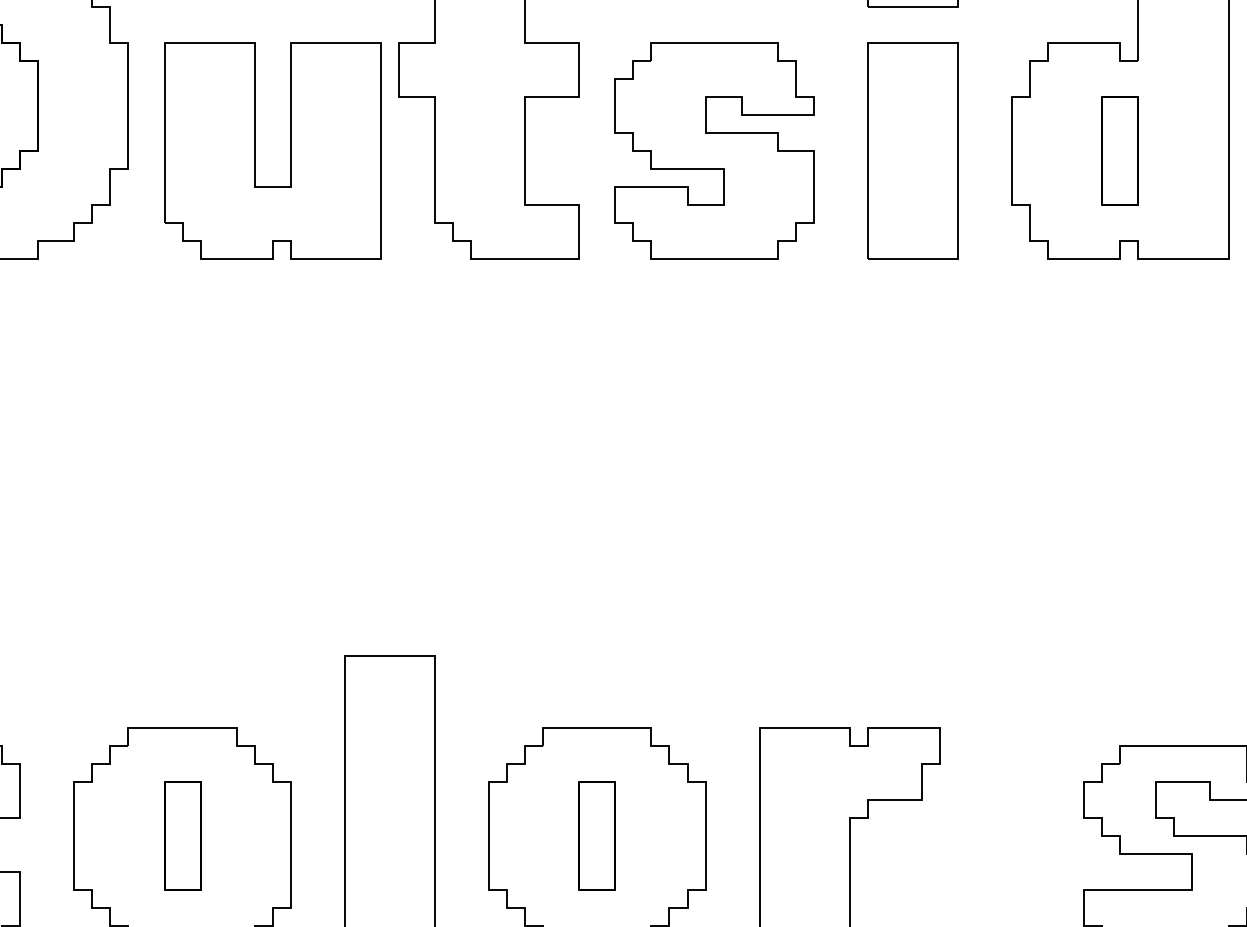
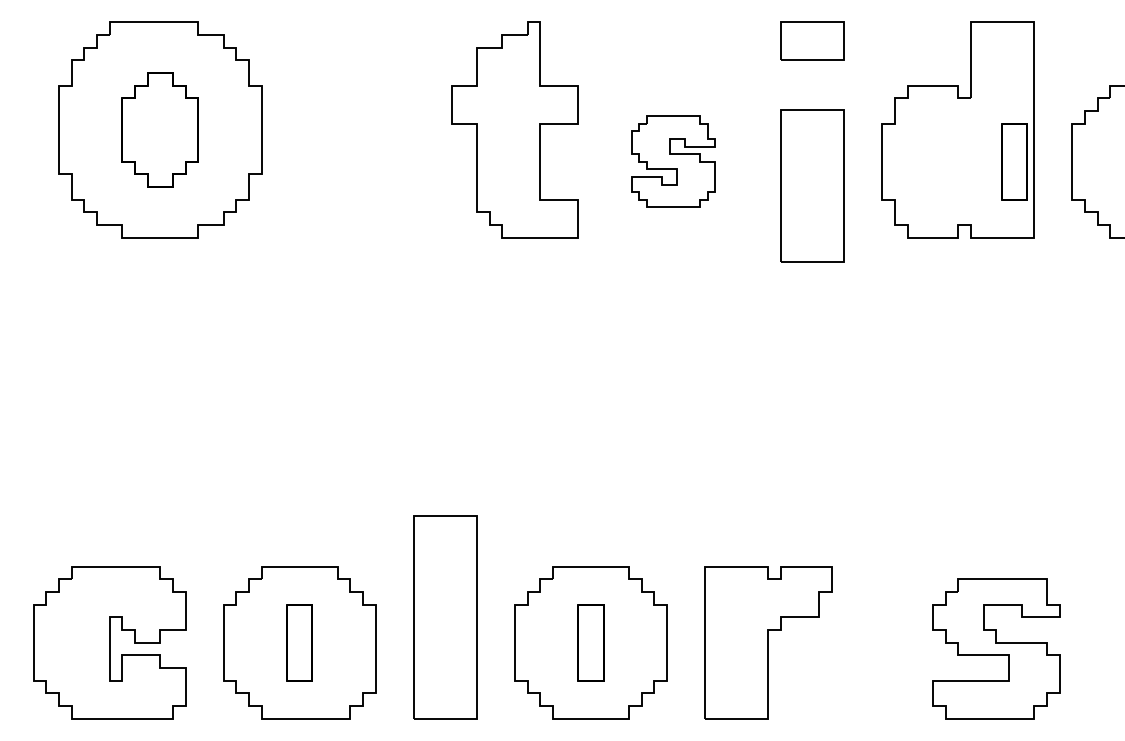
part: (254, 150) -> (350, 161), removed
part: (714, 150) -> (673, 161), size x0.6
part: (912, 150) -> (812, 185), moved
part: (1120, 150) -> (1014, 161), moved

